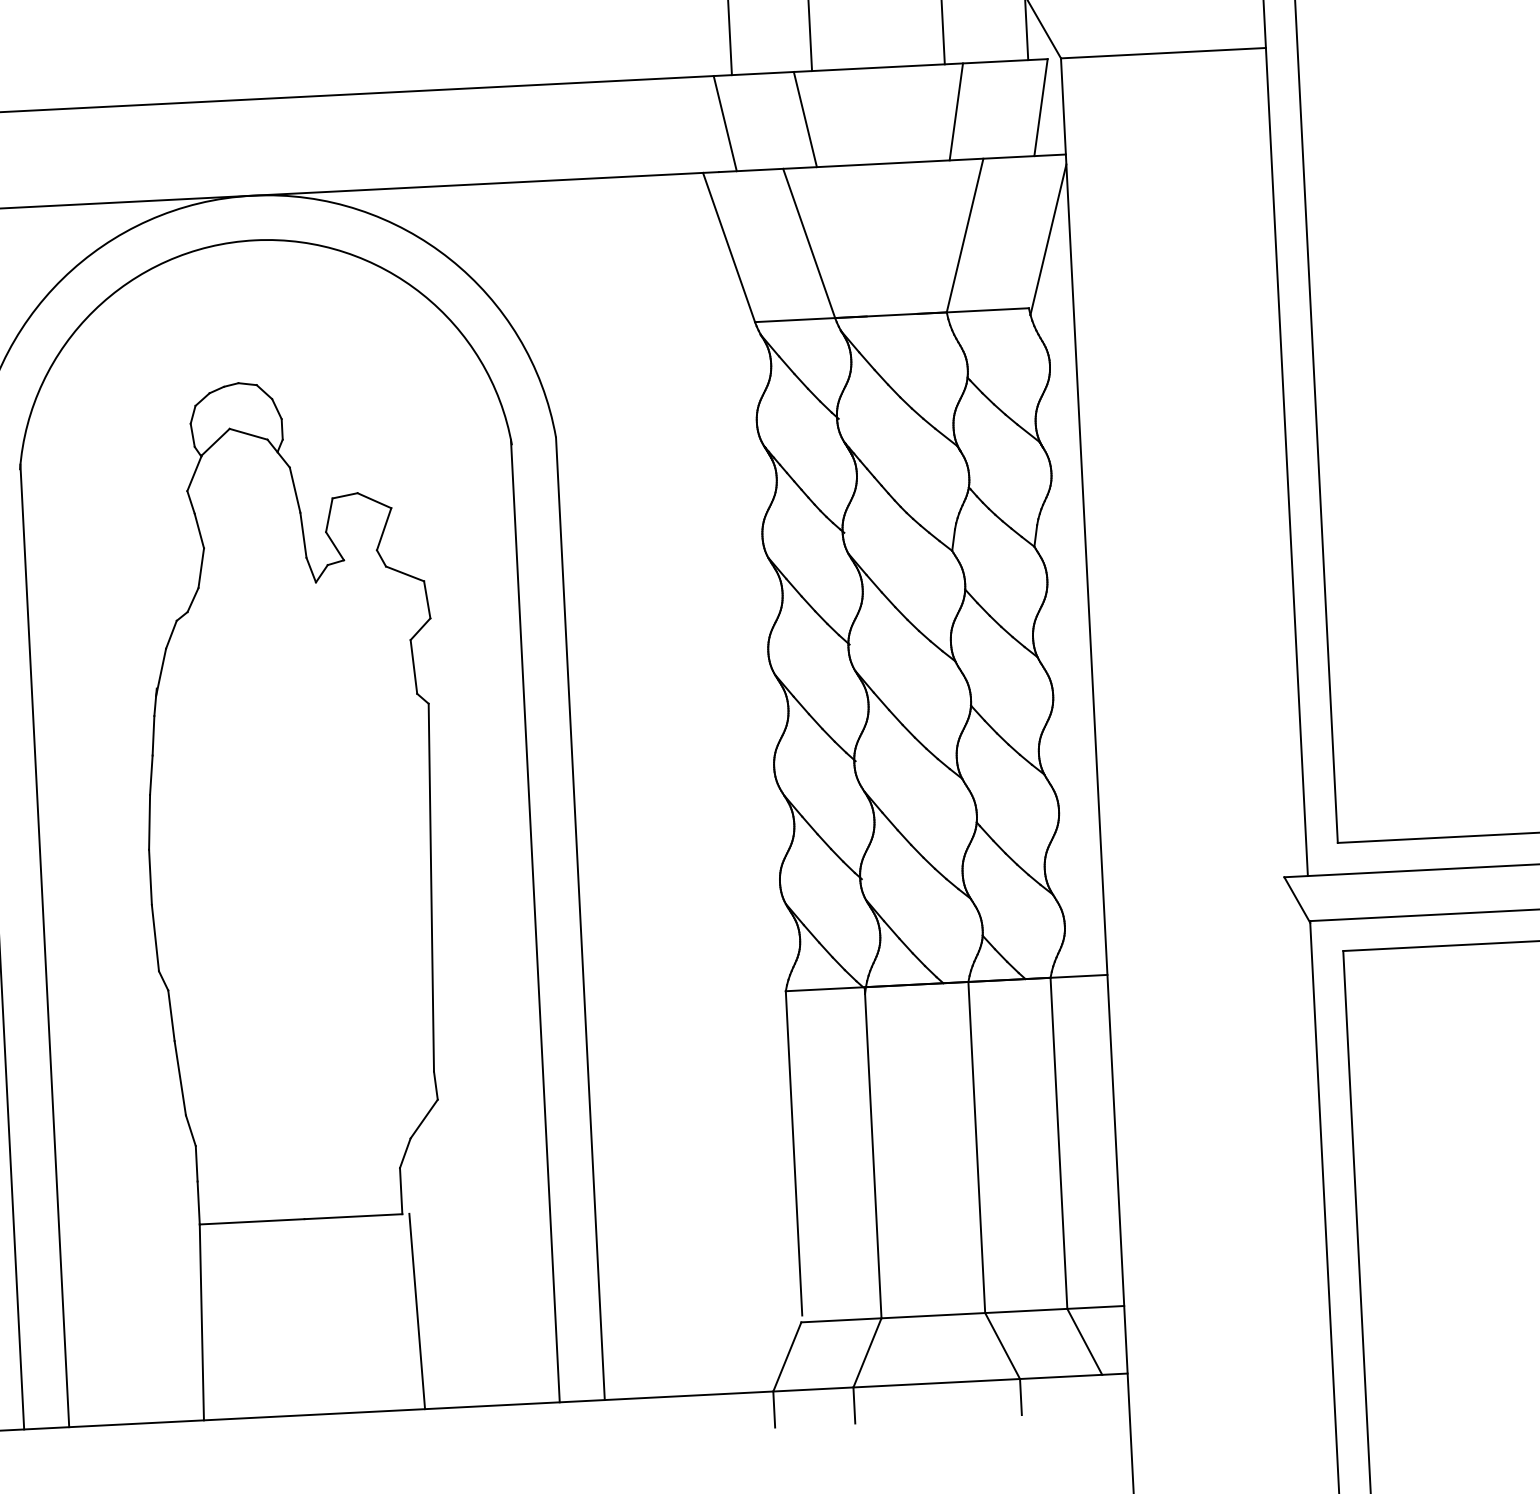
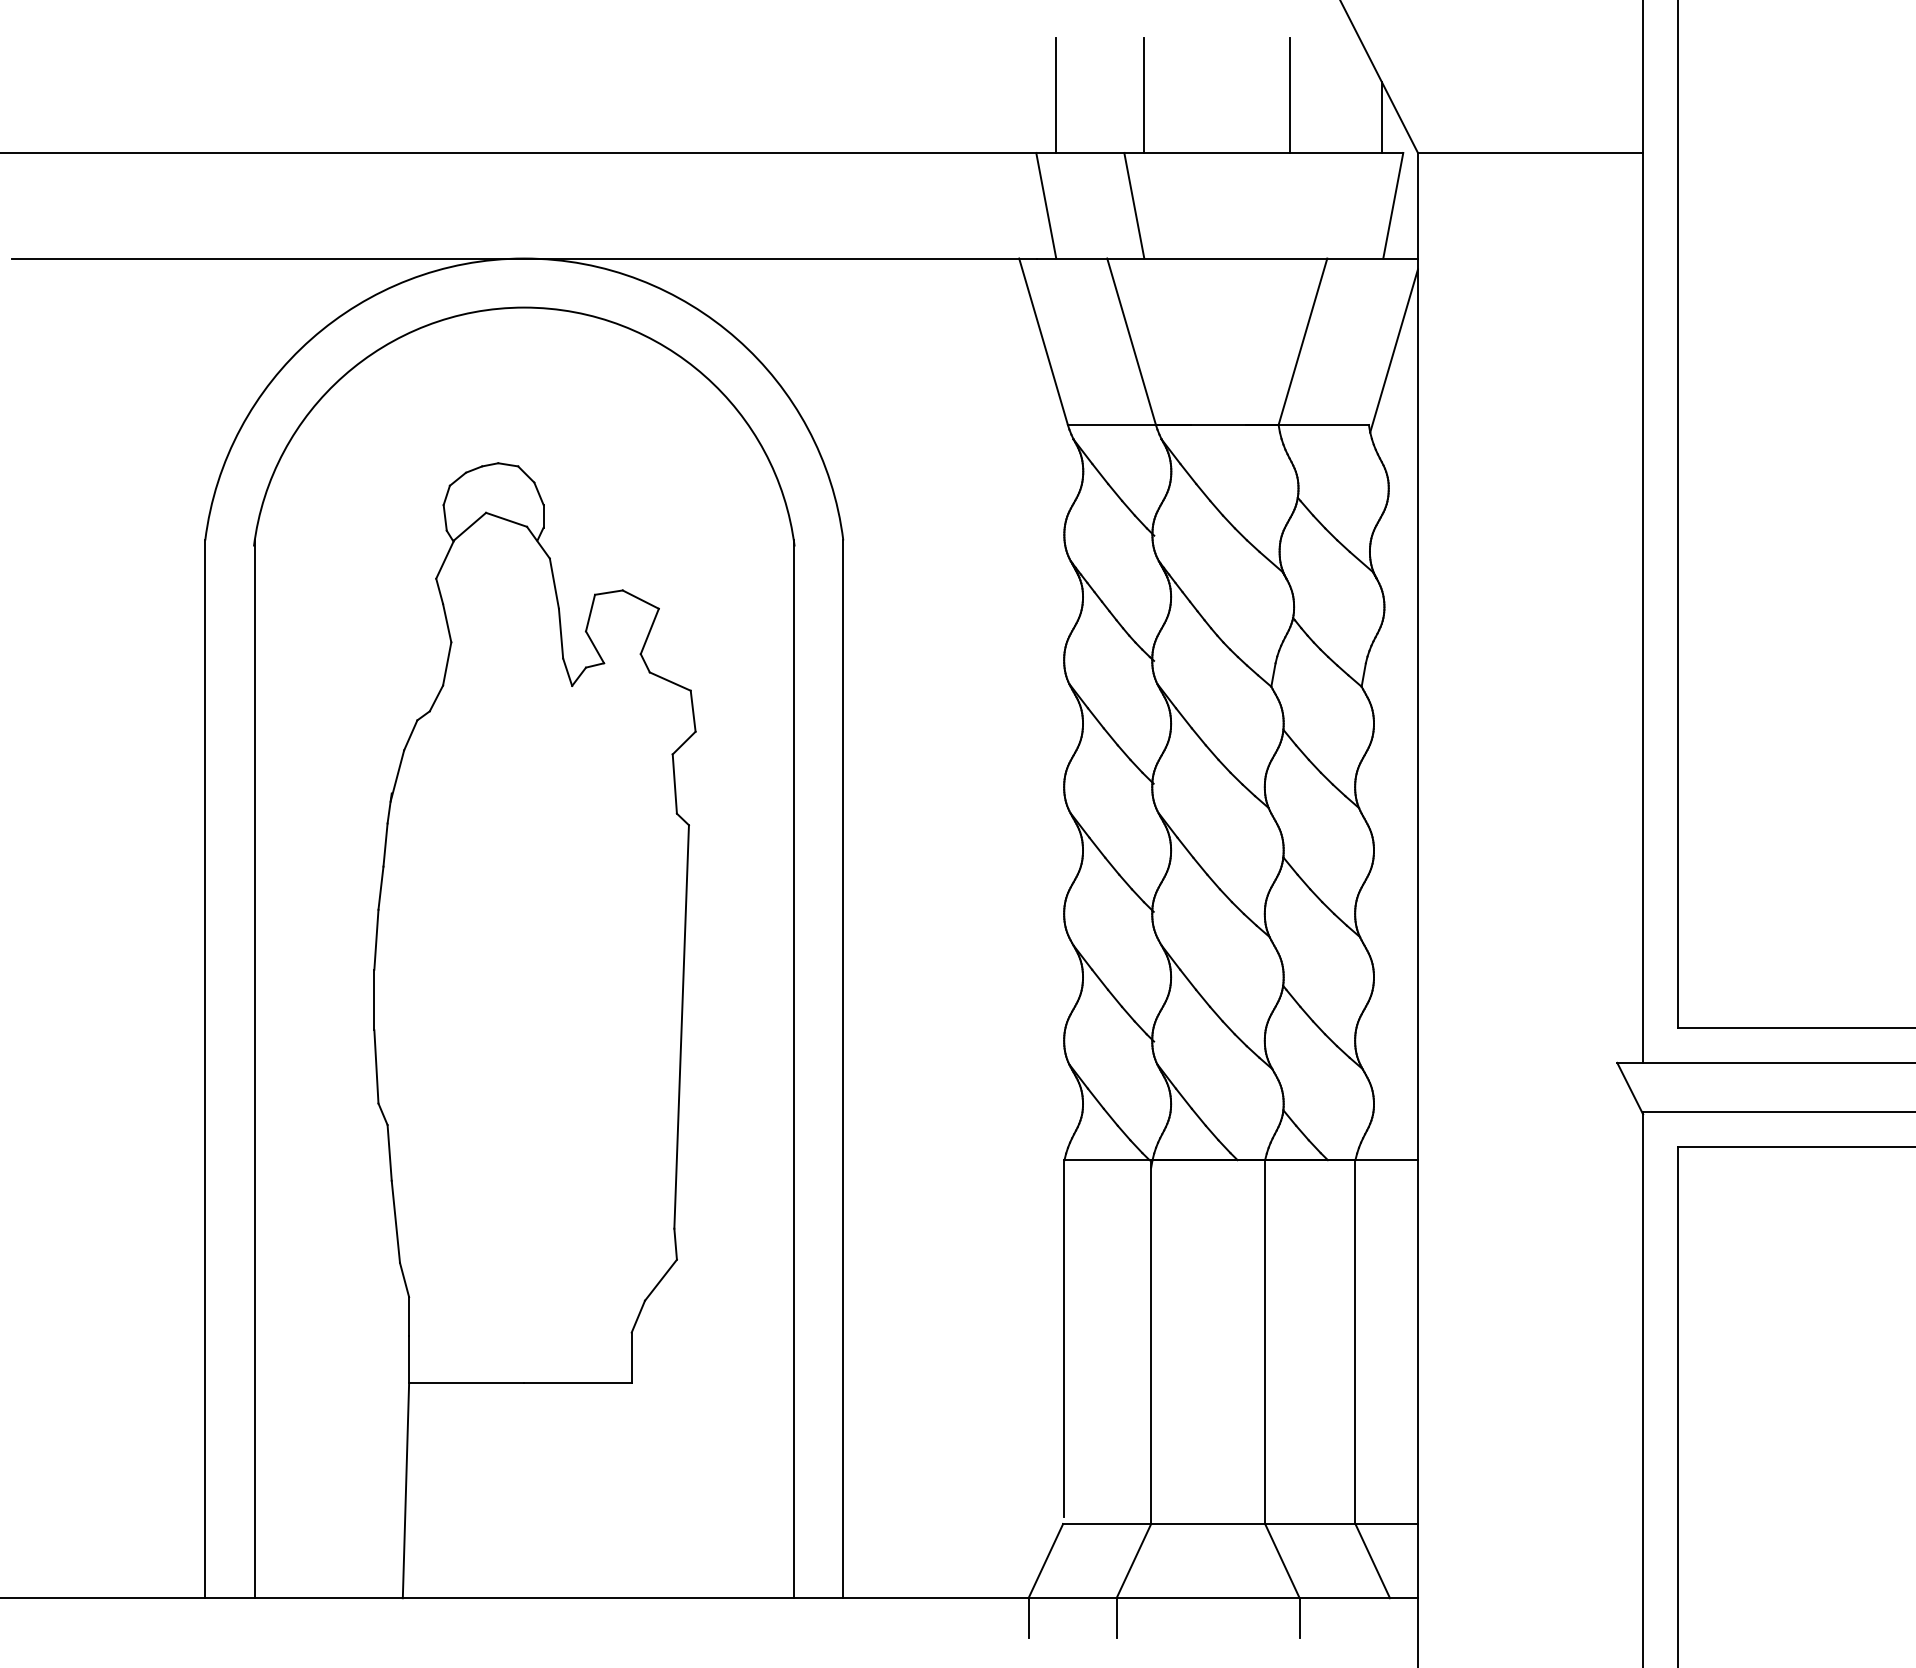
line: (956, 111) -> (1300, 205), removed
line: (417, 1311) -> (642, 1490), removed

